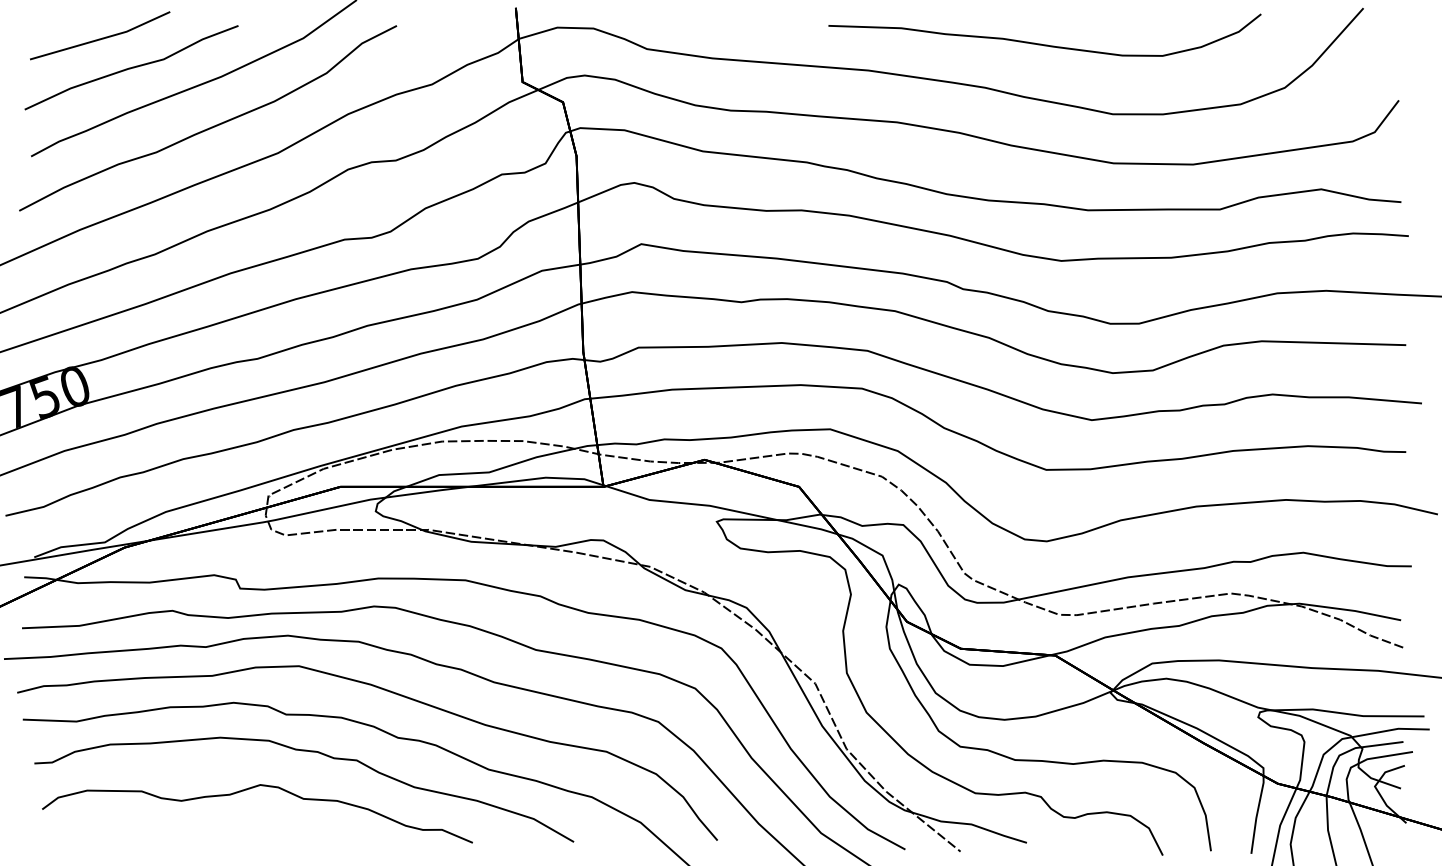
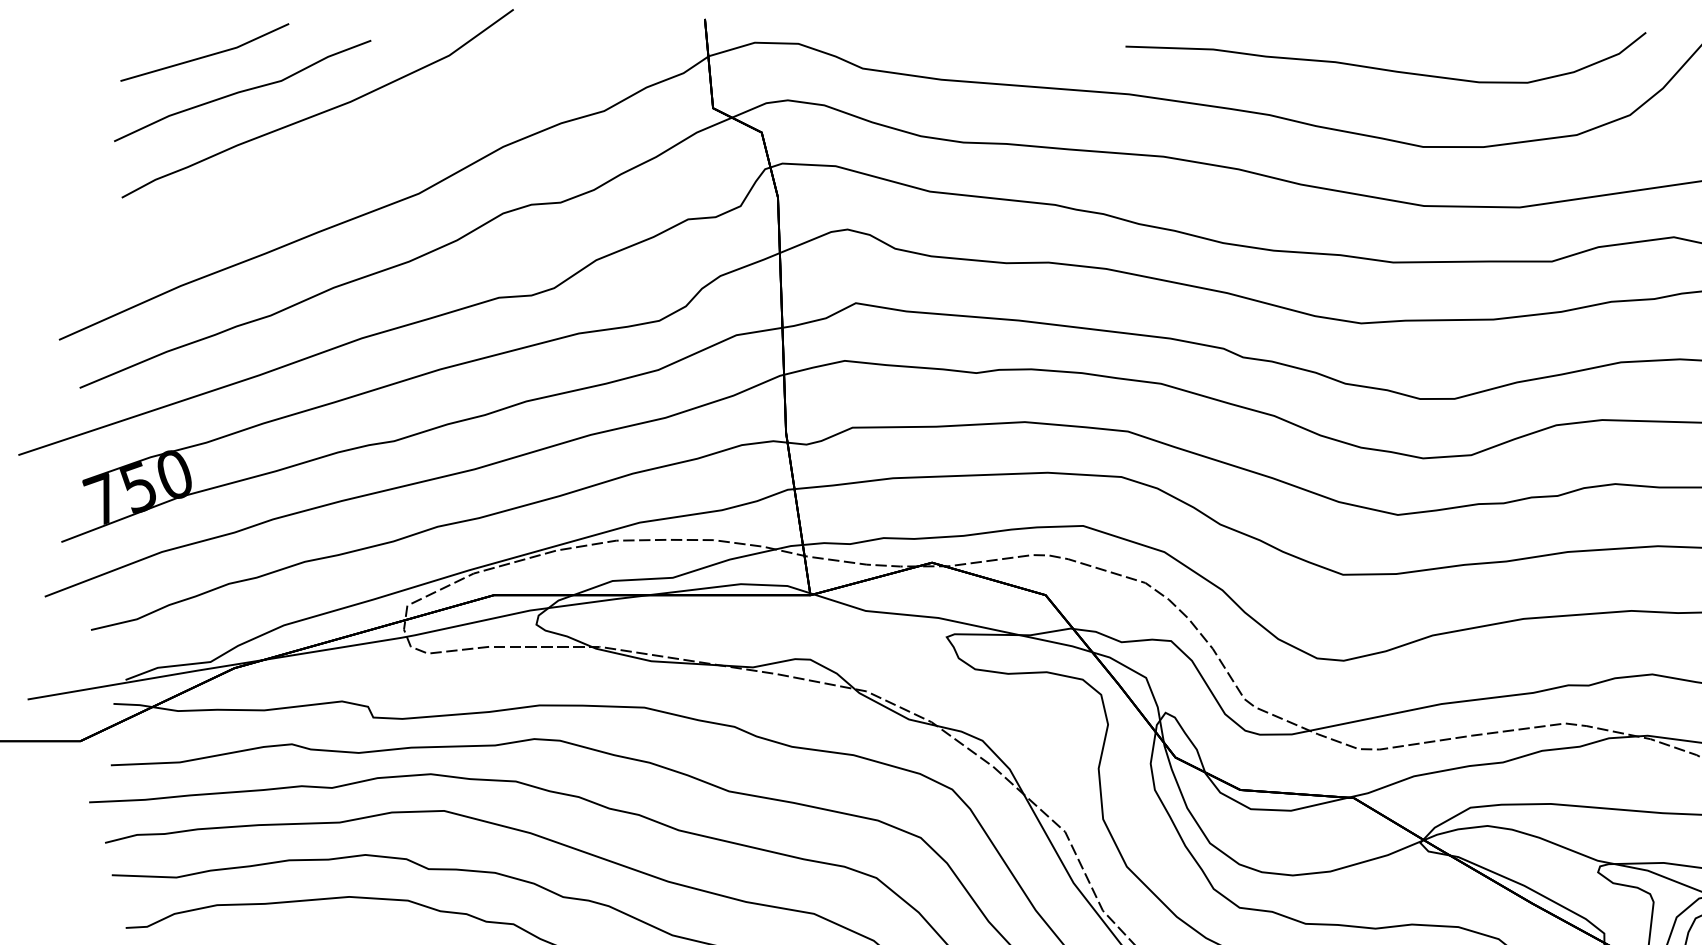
curve: (1041, 43) -> (1381, 67), moved
curve: (211, 126) -> (338, 161), removed

